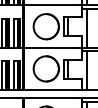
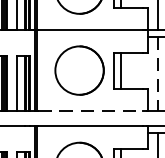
line: (87, 71) -> (158, 75), solid -> dashed
line: (52, 89) -> (91, 110), solid -> dashed

